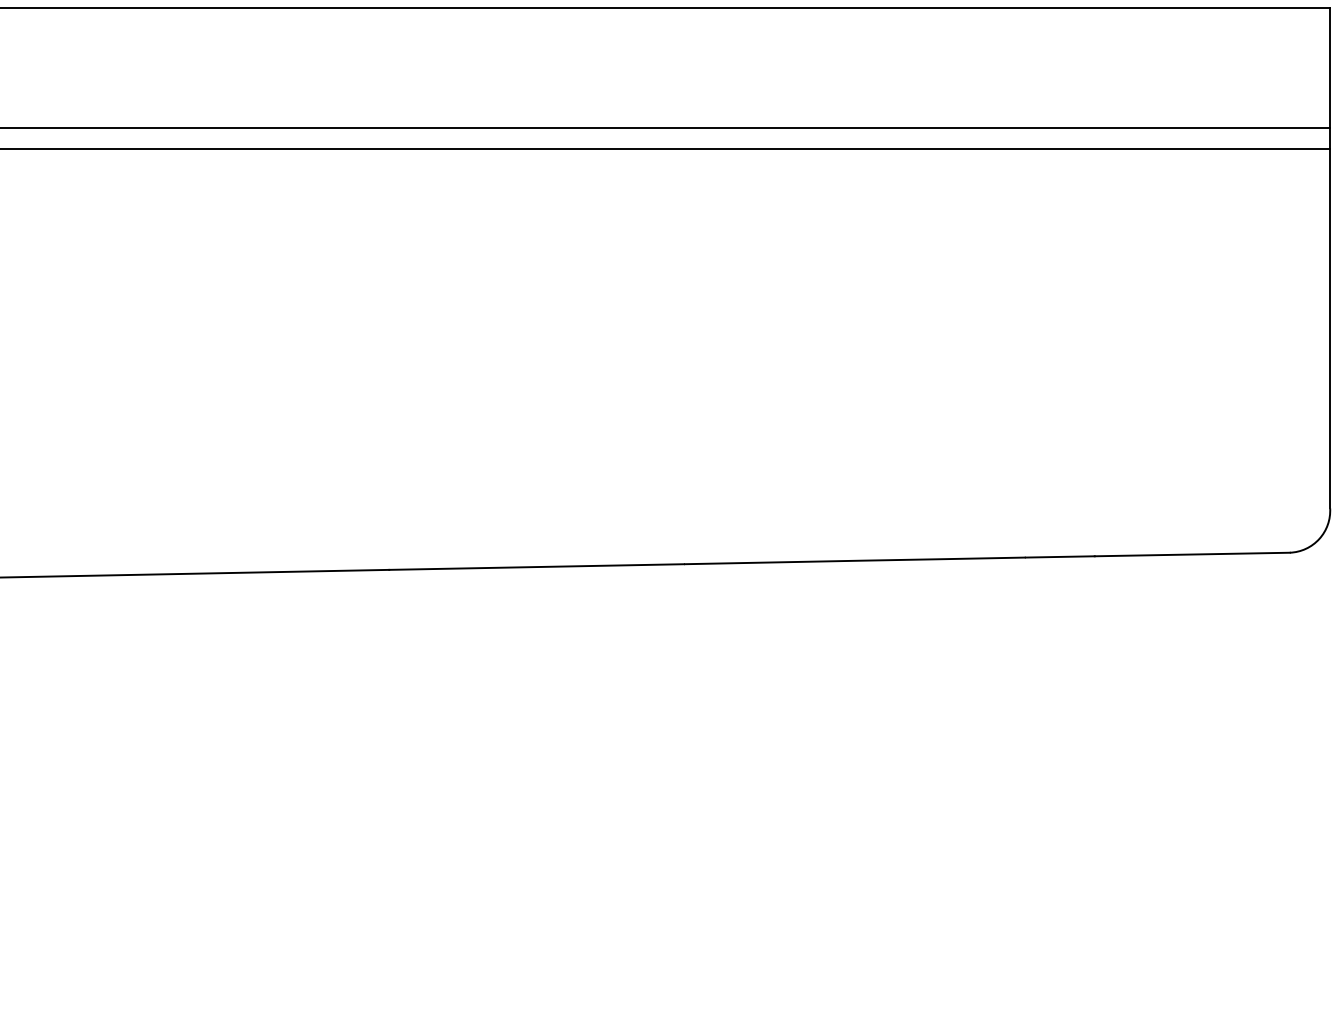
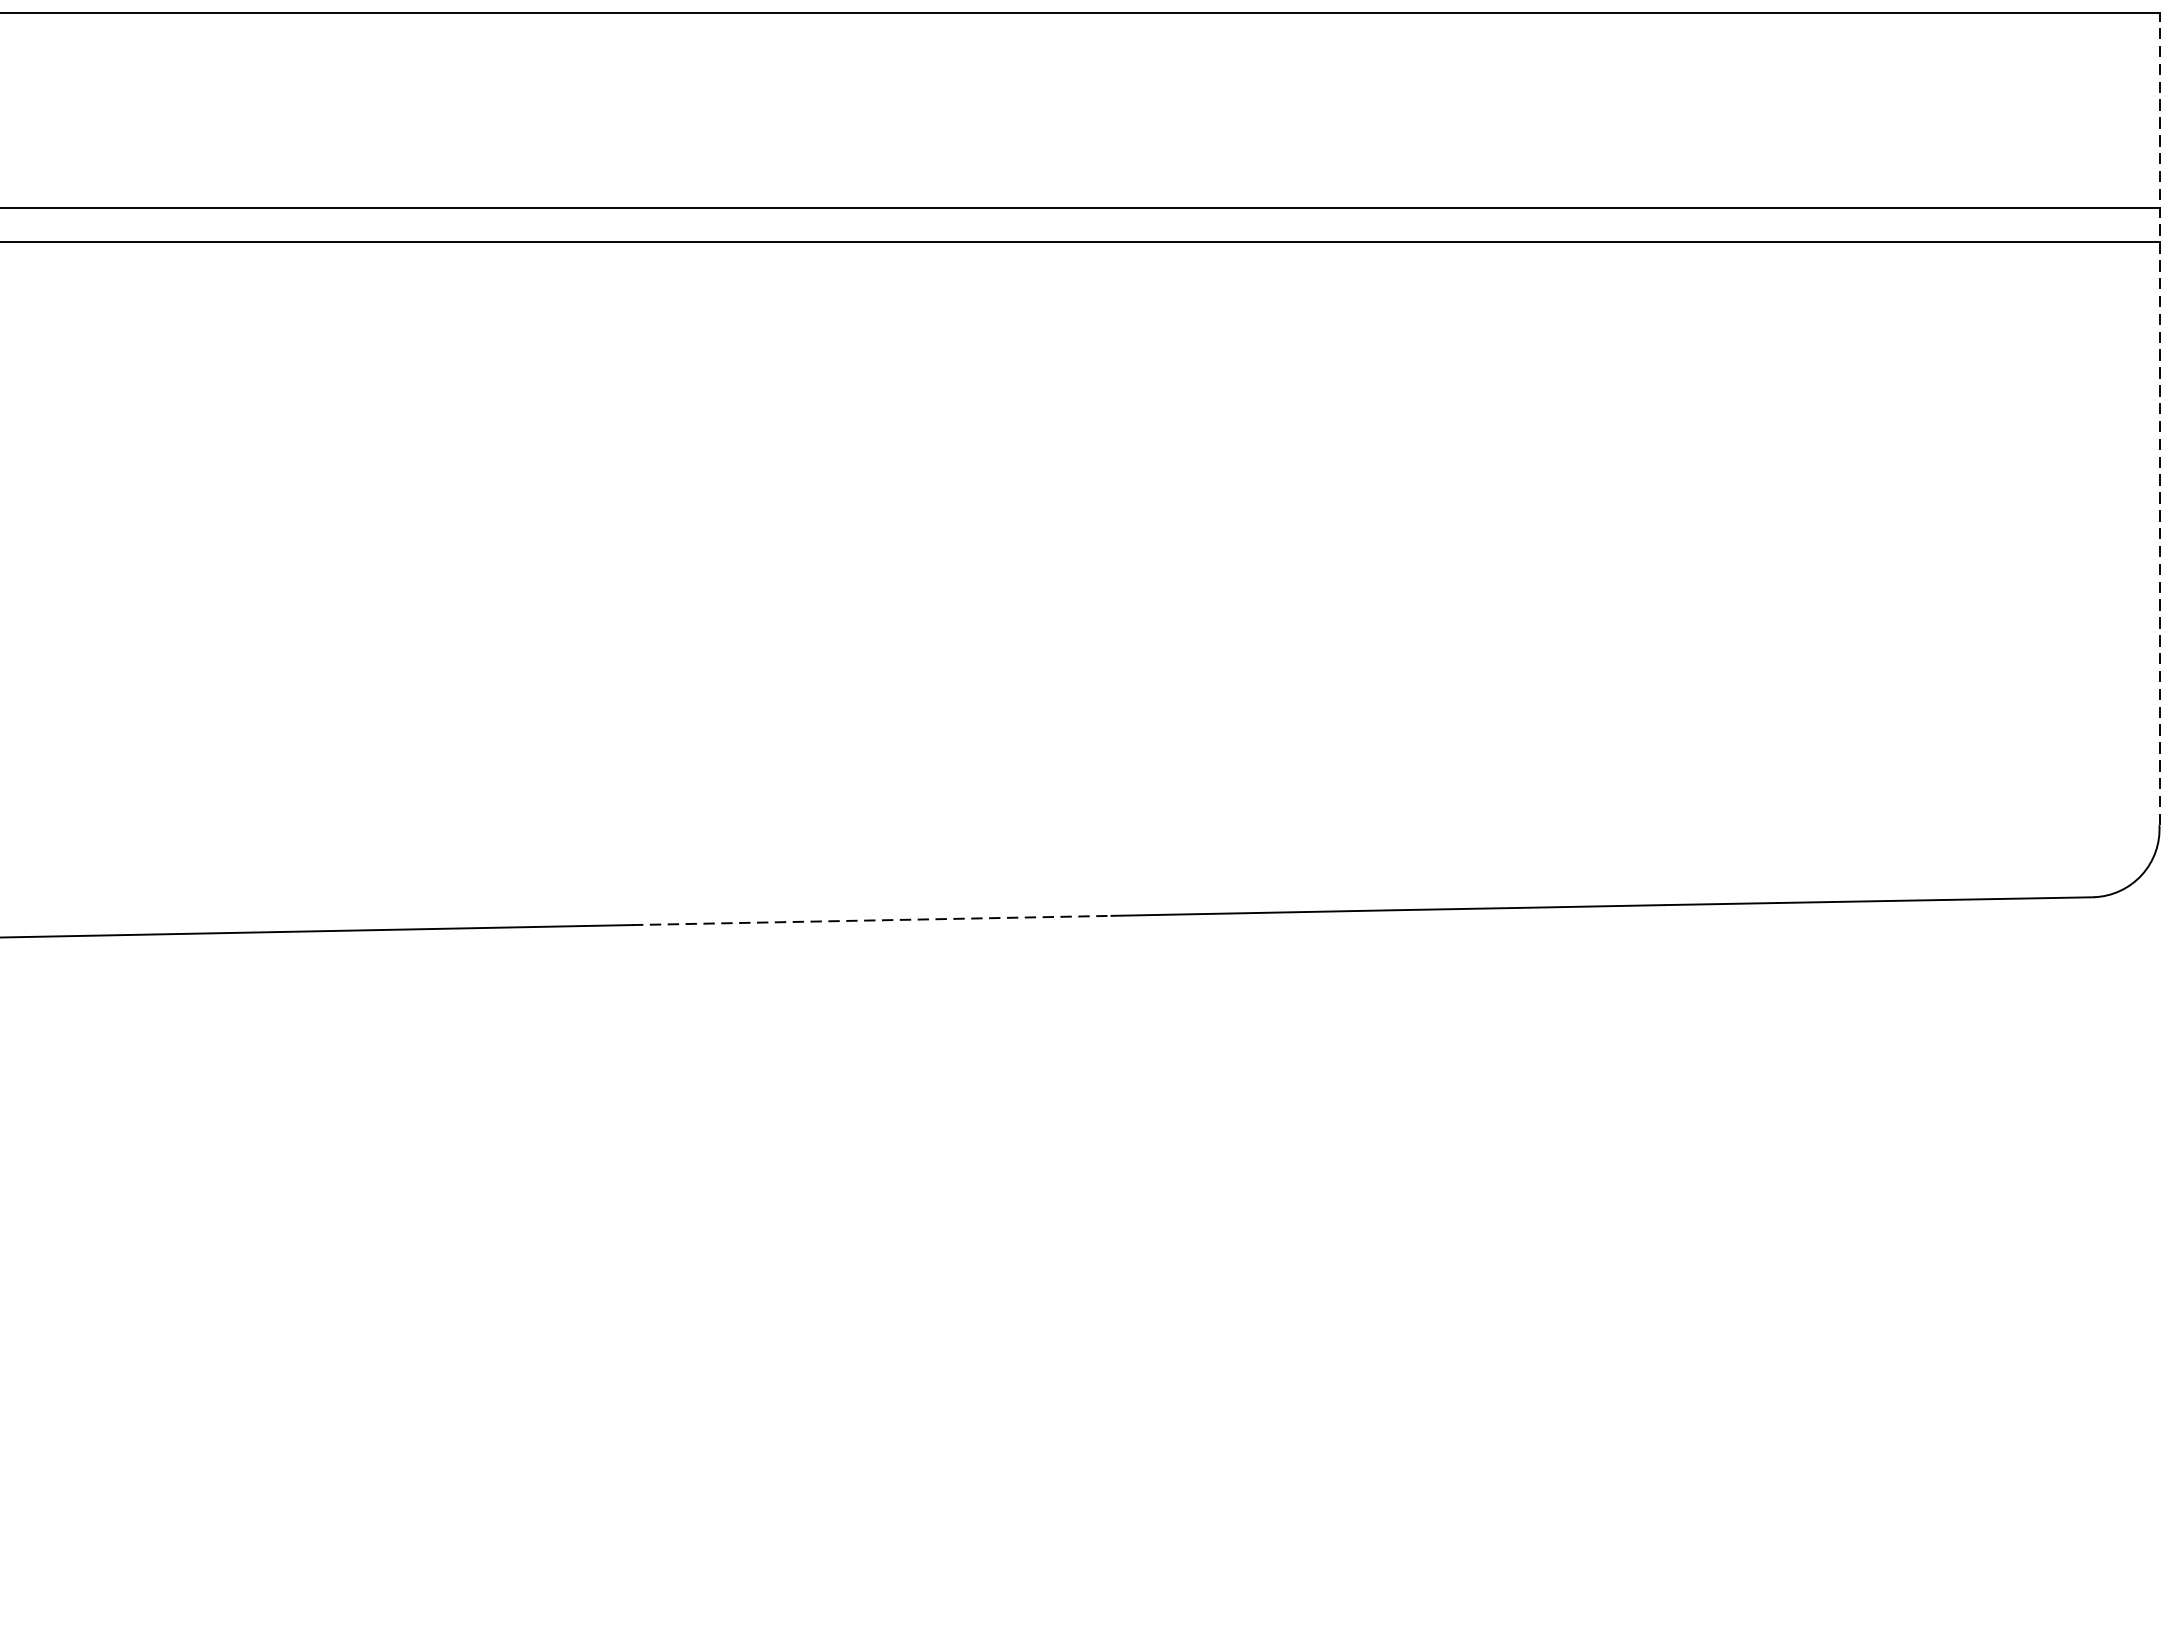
line: (1330, 257) -> (2160, 417), solid -> dashed
line: (537, 567) -> (872, 921), solid -> dashed

